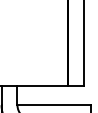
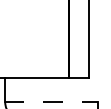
line: (54, 104) -> (51, 101), solid -> dashed

